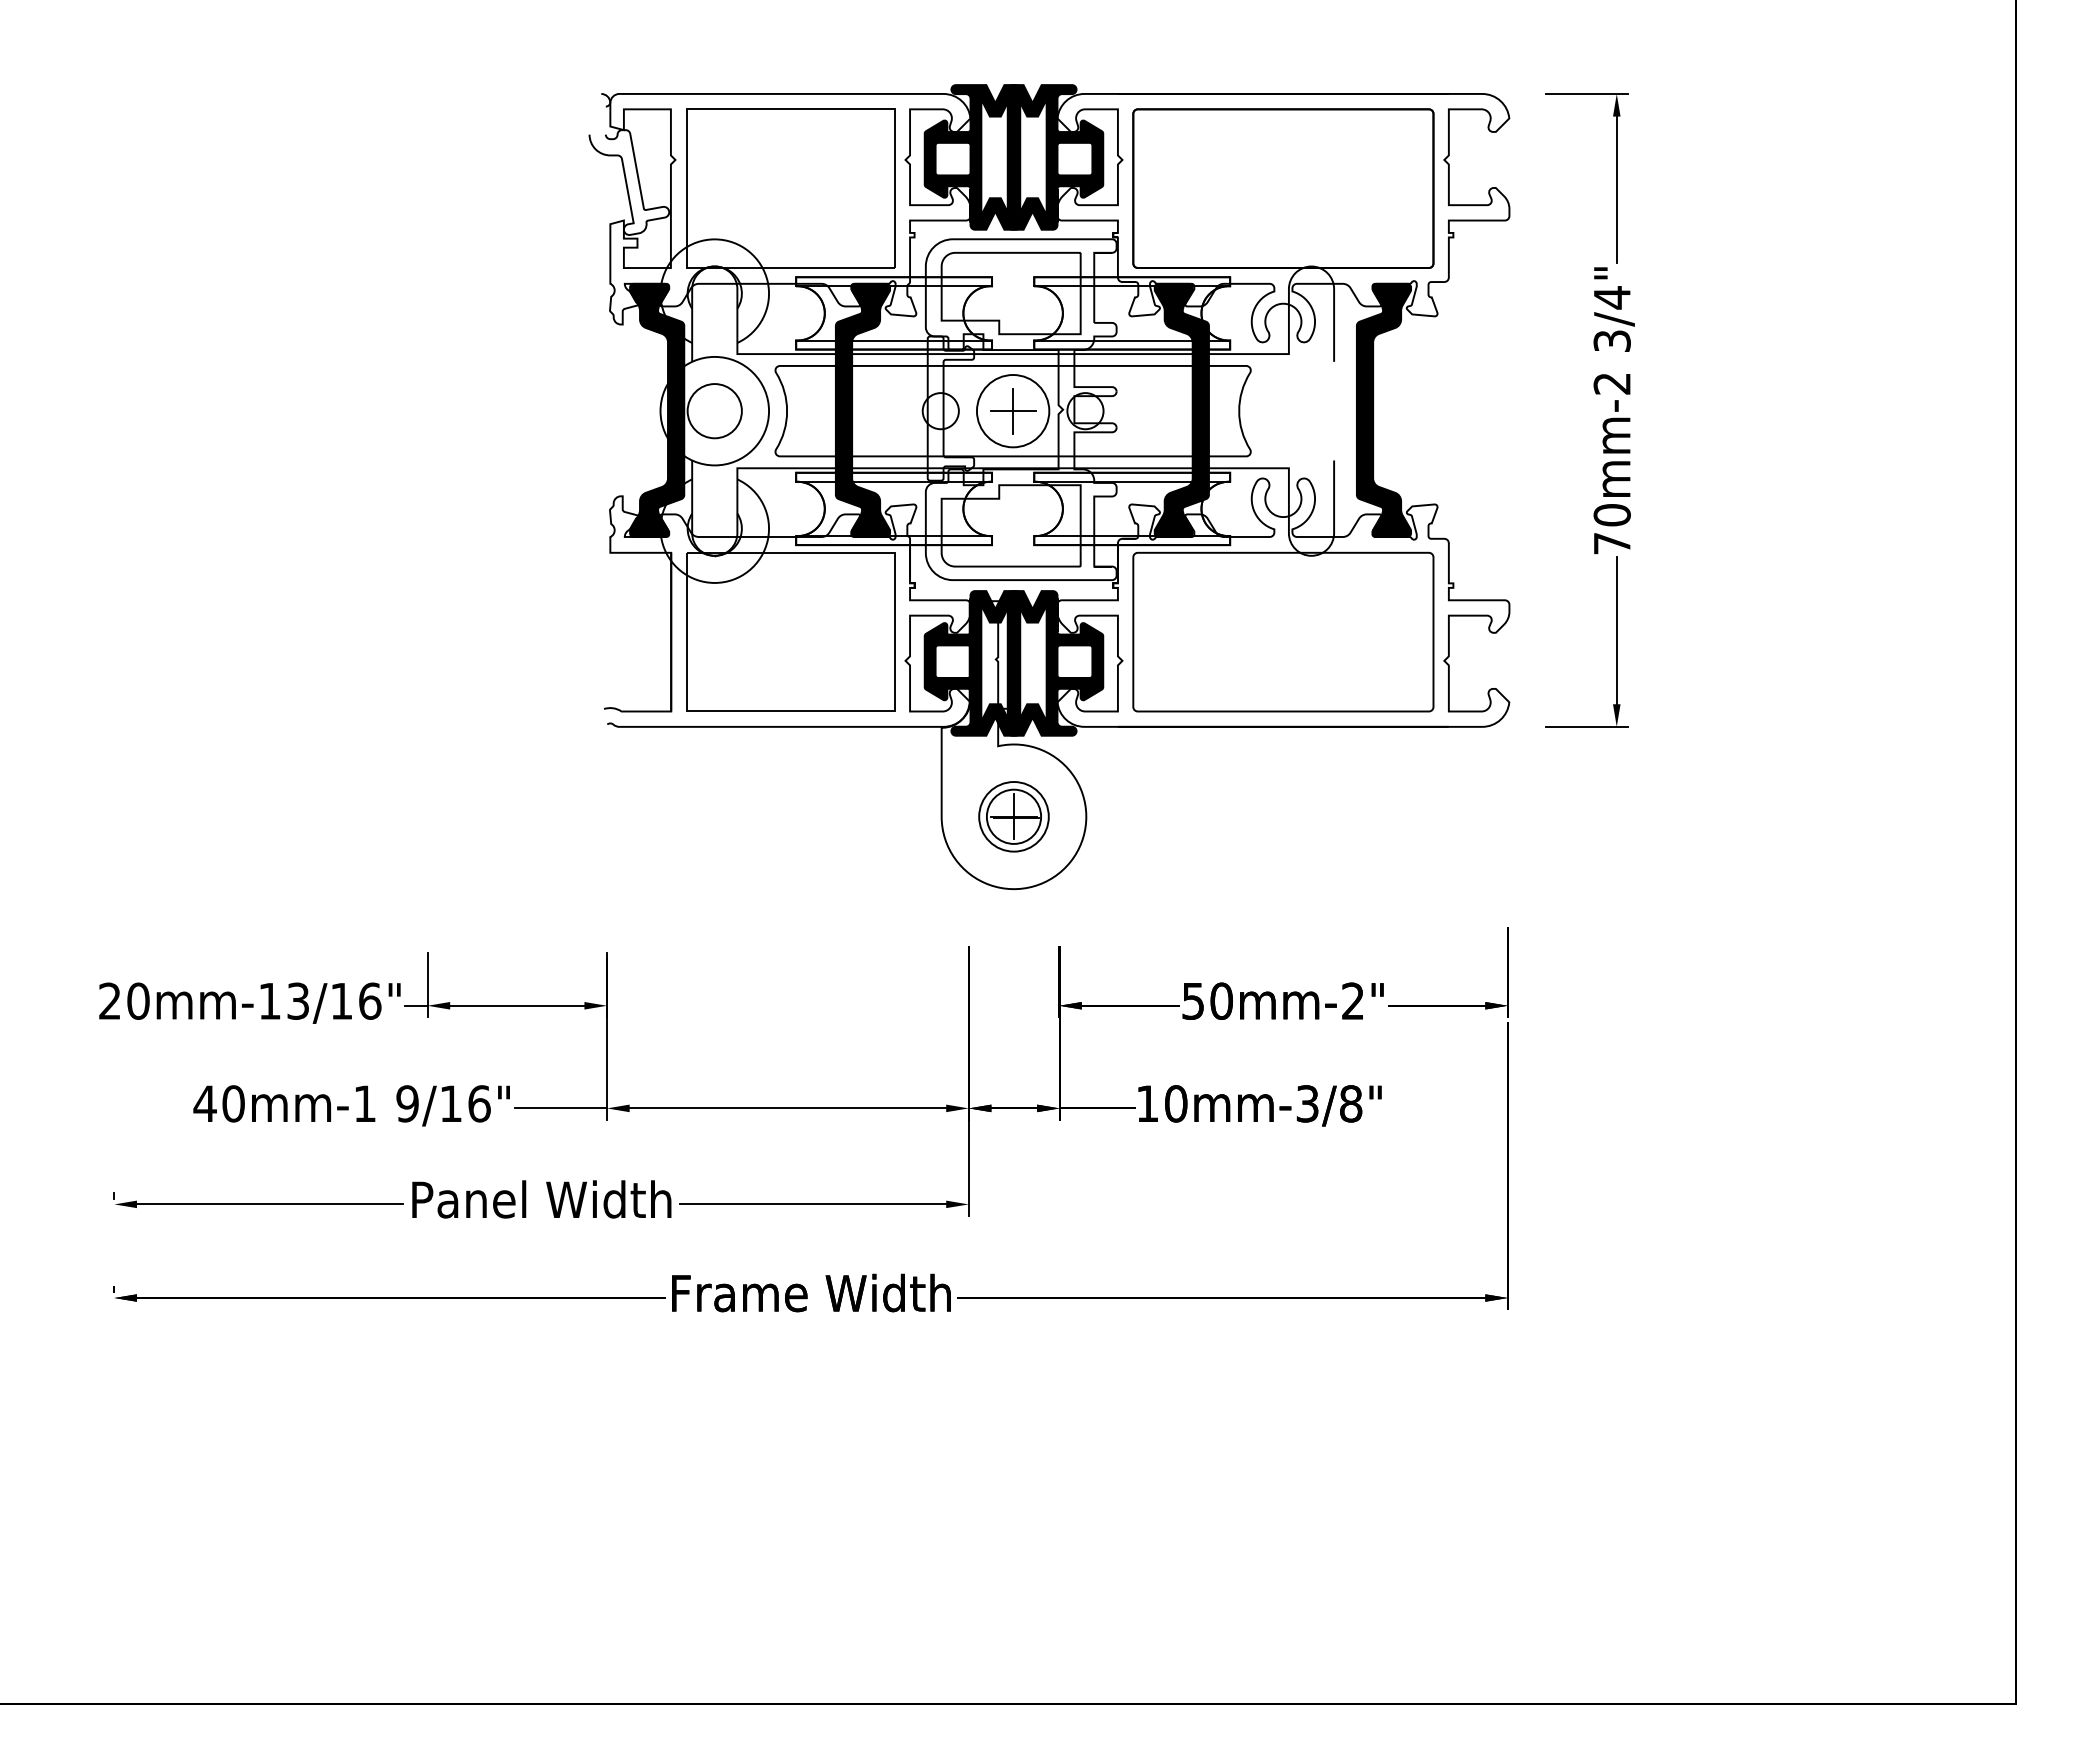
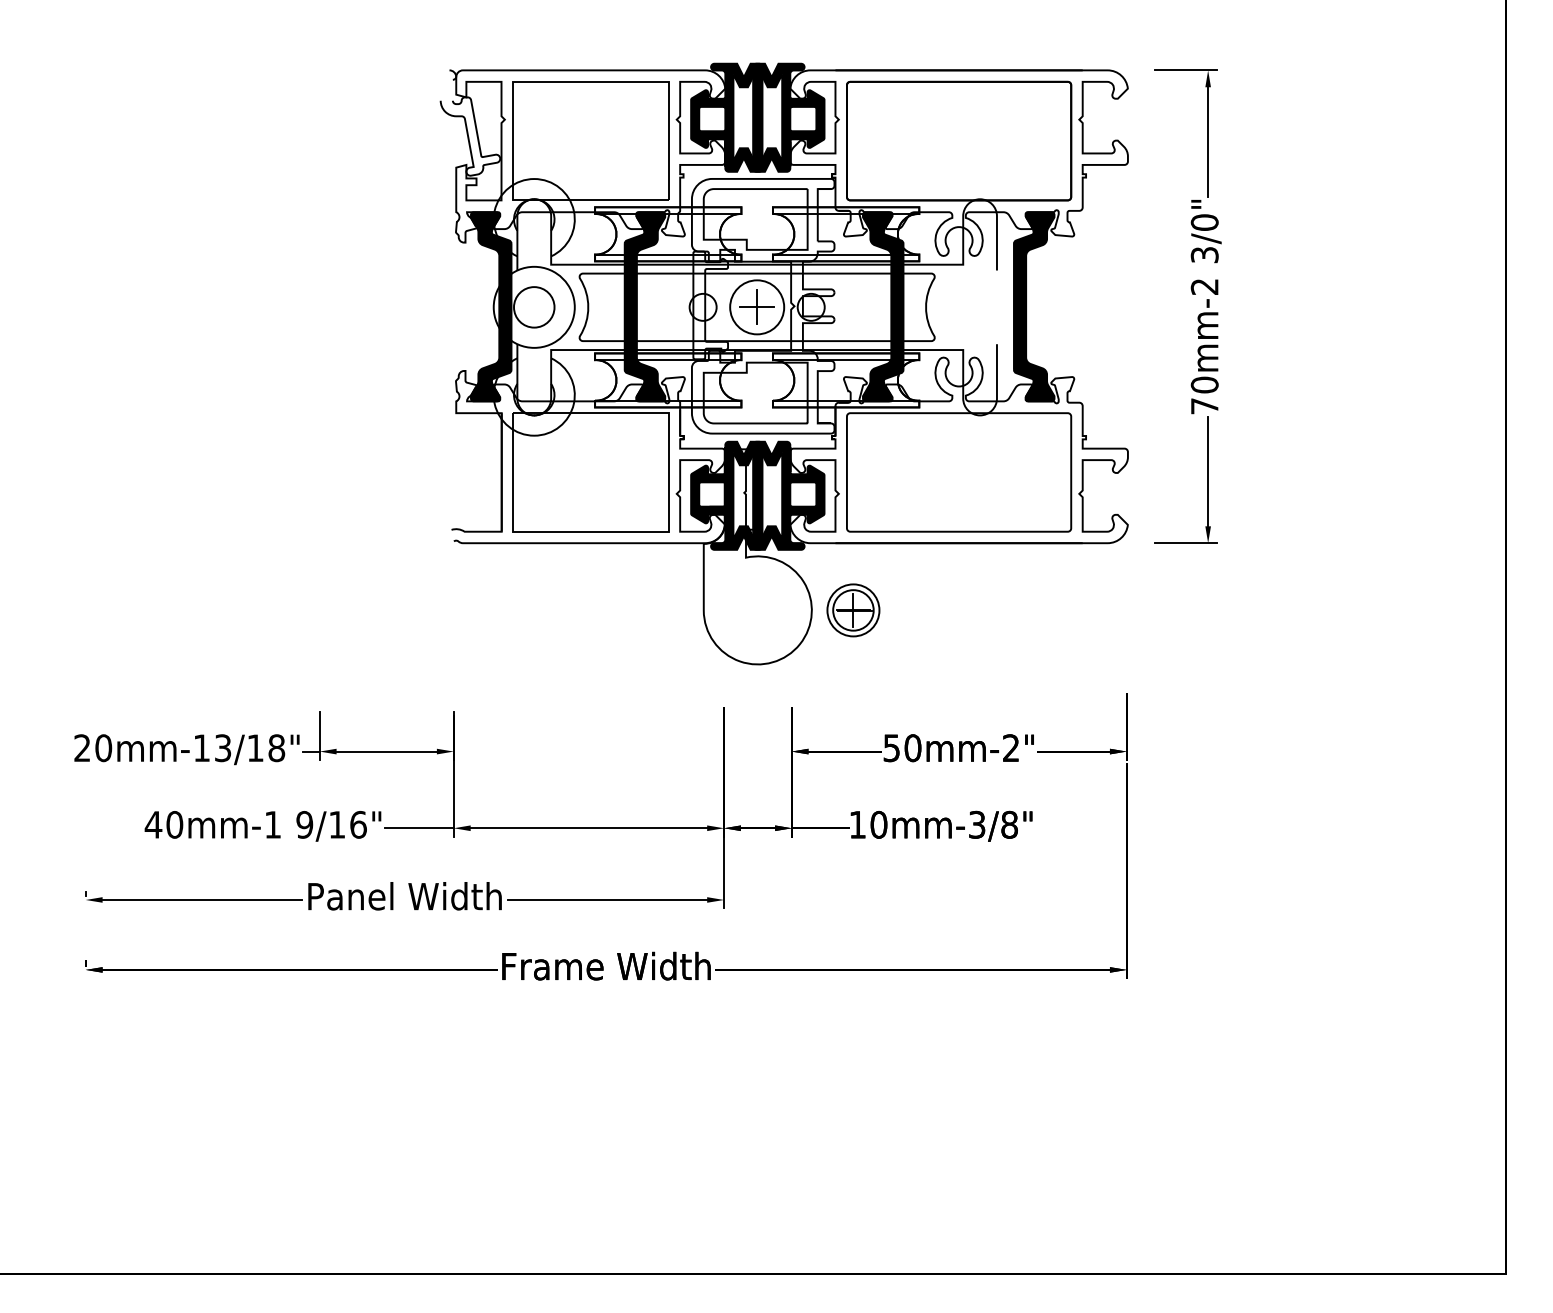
text: (1611, 297) -> (1204, 222), 3/4" -> 3/0"
part: (1013, 816) -> (853, 610), moved
text: (370, 1000) -> (277, 747), 20mm-13/16" -> 20mm-13/18"

